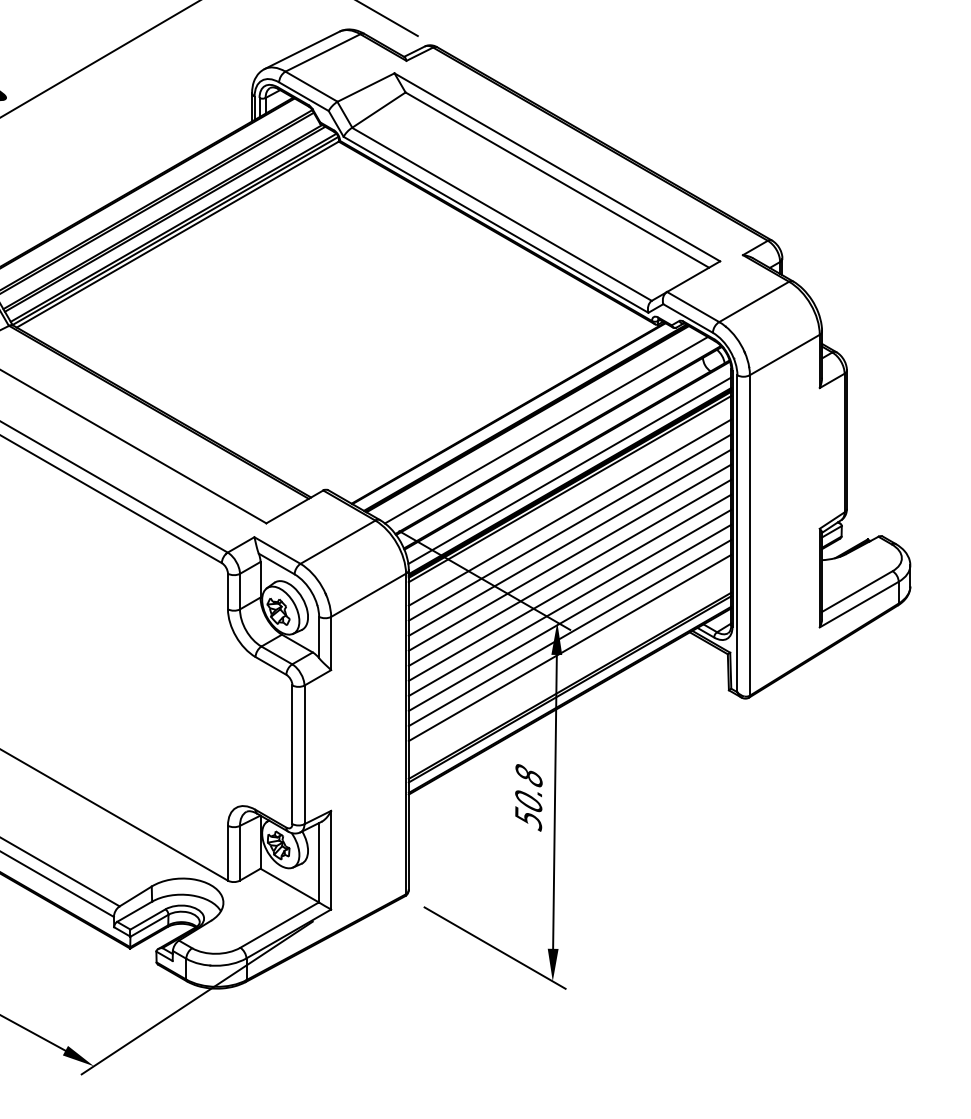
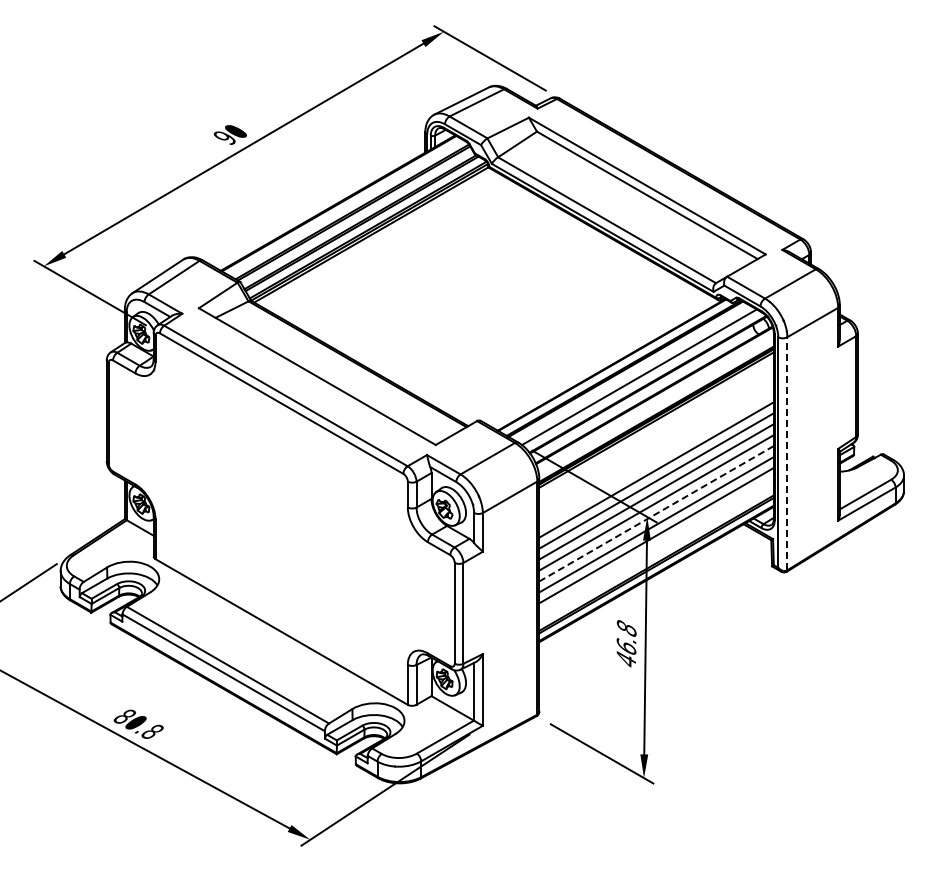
line: (569, 470) -> (656, 406), removed
line: (569, 511) -> (656, 436), removed
line: (569, 526) -> (656, 447), removed
line: (750, 535) -> (787, 453), solid -> dashed
line: (569, 541) -> (656, 458), removed
line: (569, 617) -> (656, 513), solid -> dashed
text: (528, 810) -> (626, 653), 50.8 -> 46.8

